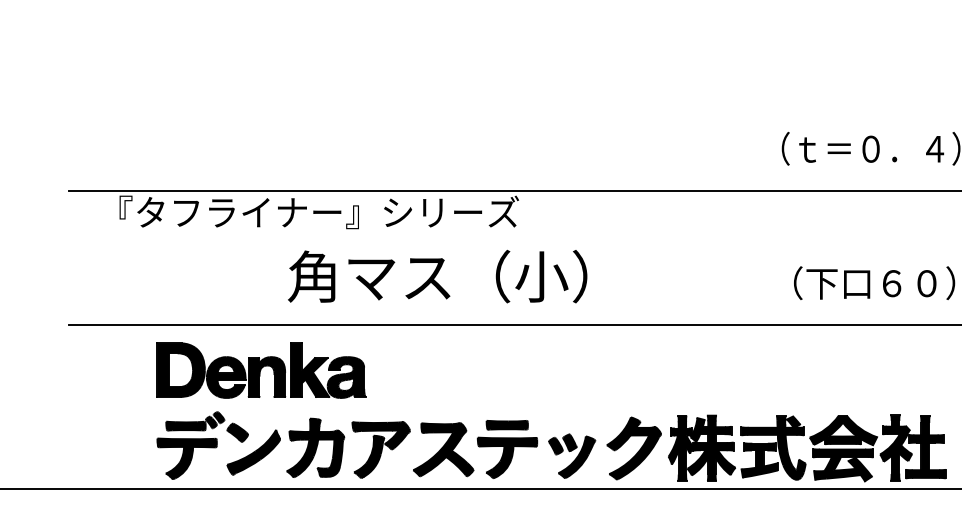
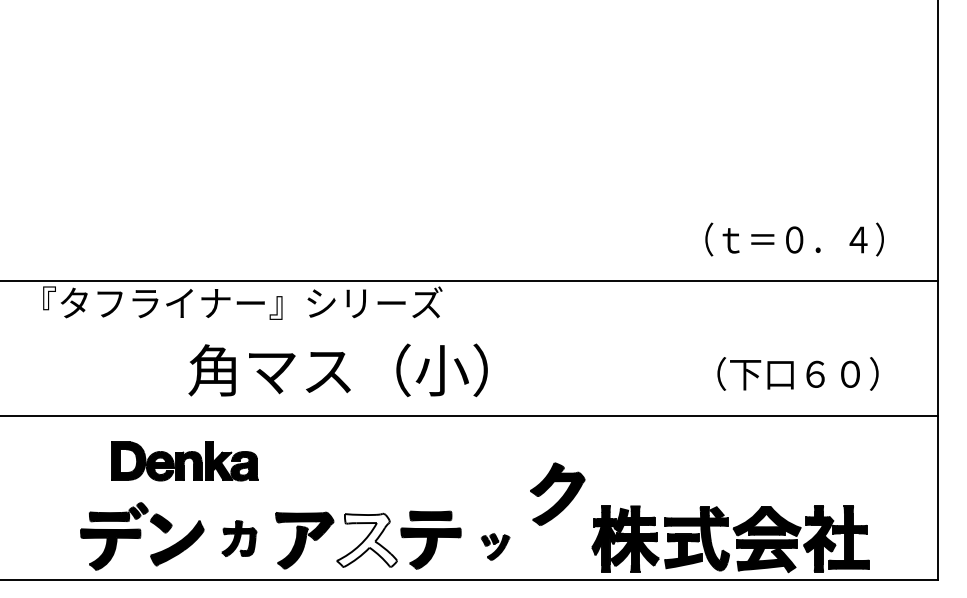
text: (436, 276) -> (337, 370), moved
part: (260, 370) -> (184, 461), size x0.7
part: (315, 447) -> (239, 538), size x0.6
part: (633, 447) -> (557, 493), moved
fill: (442, 449) -> (366, 540), removed
part: (571, 455) -> (495, 546), size x0.6

